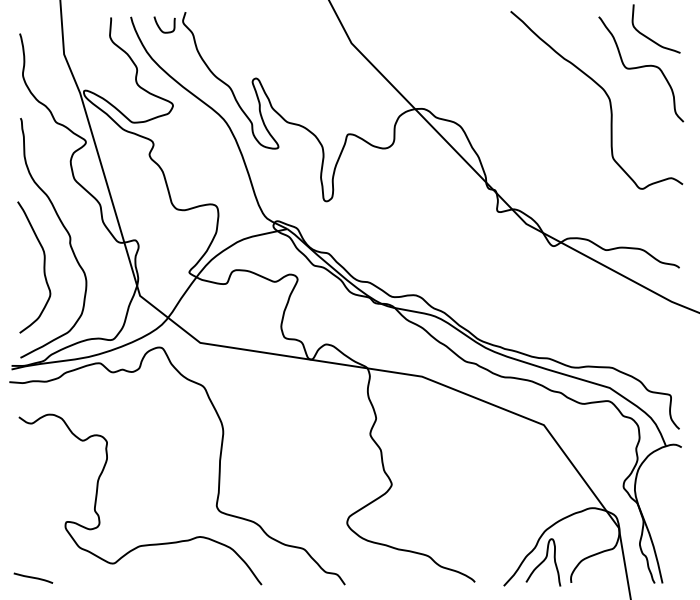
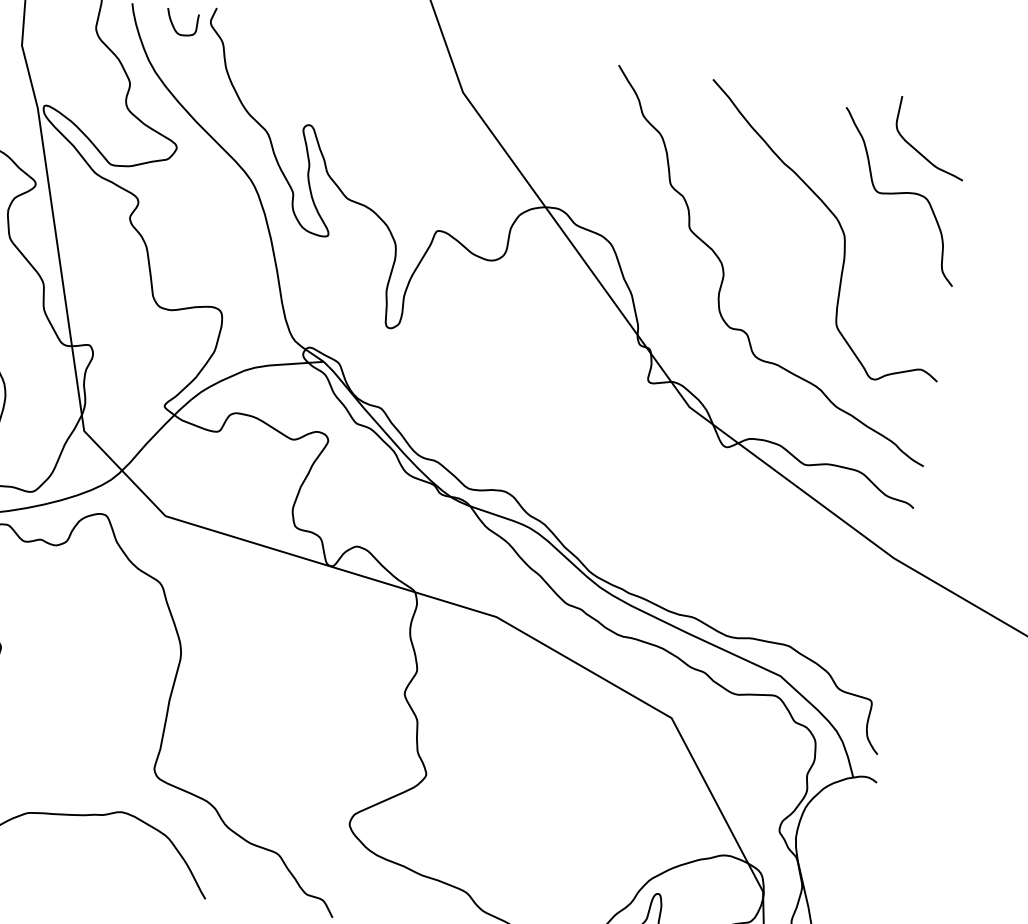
curve: (536, 133) -> (725, 271), added

